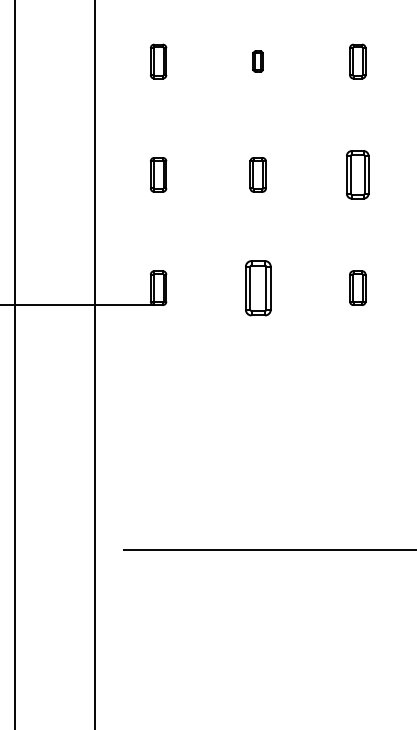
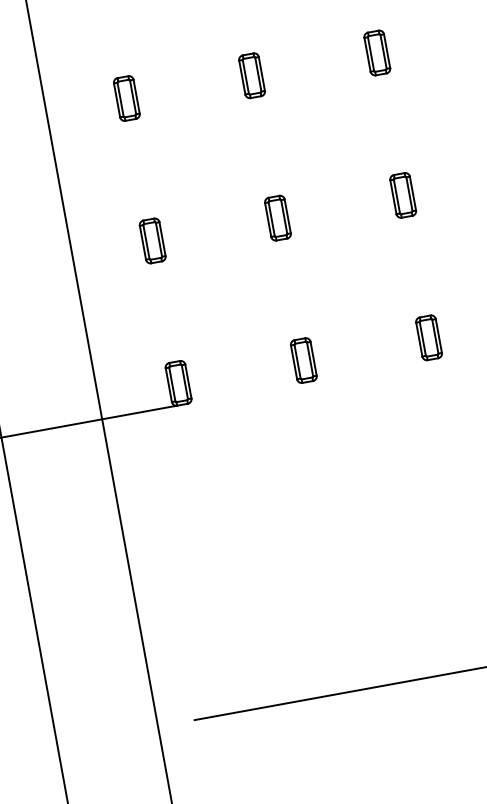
part: (257, 61) -> (251, 75), size x1.67
part: (357, 174) -> (402, 195), size x0.71
part: (257, 287) -> (302, 359), size x0.62

